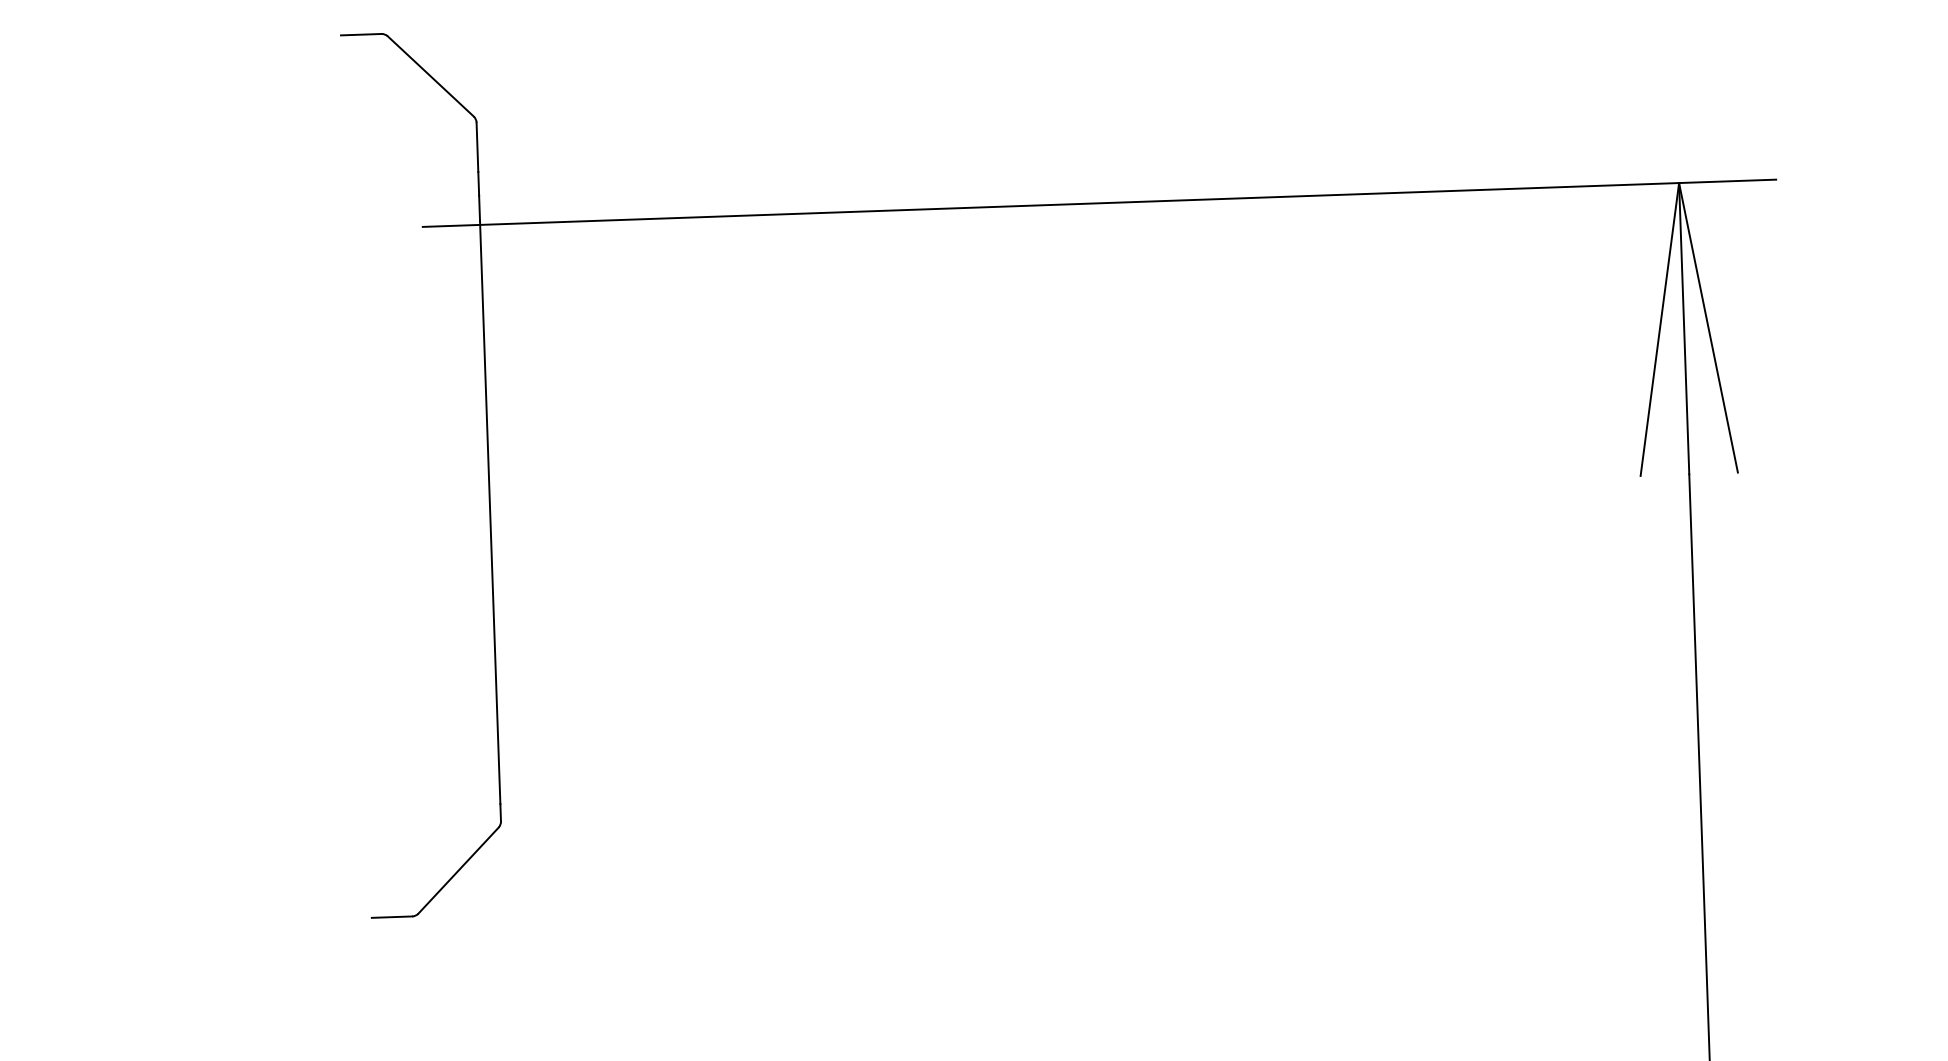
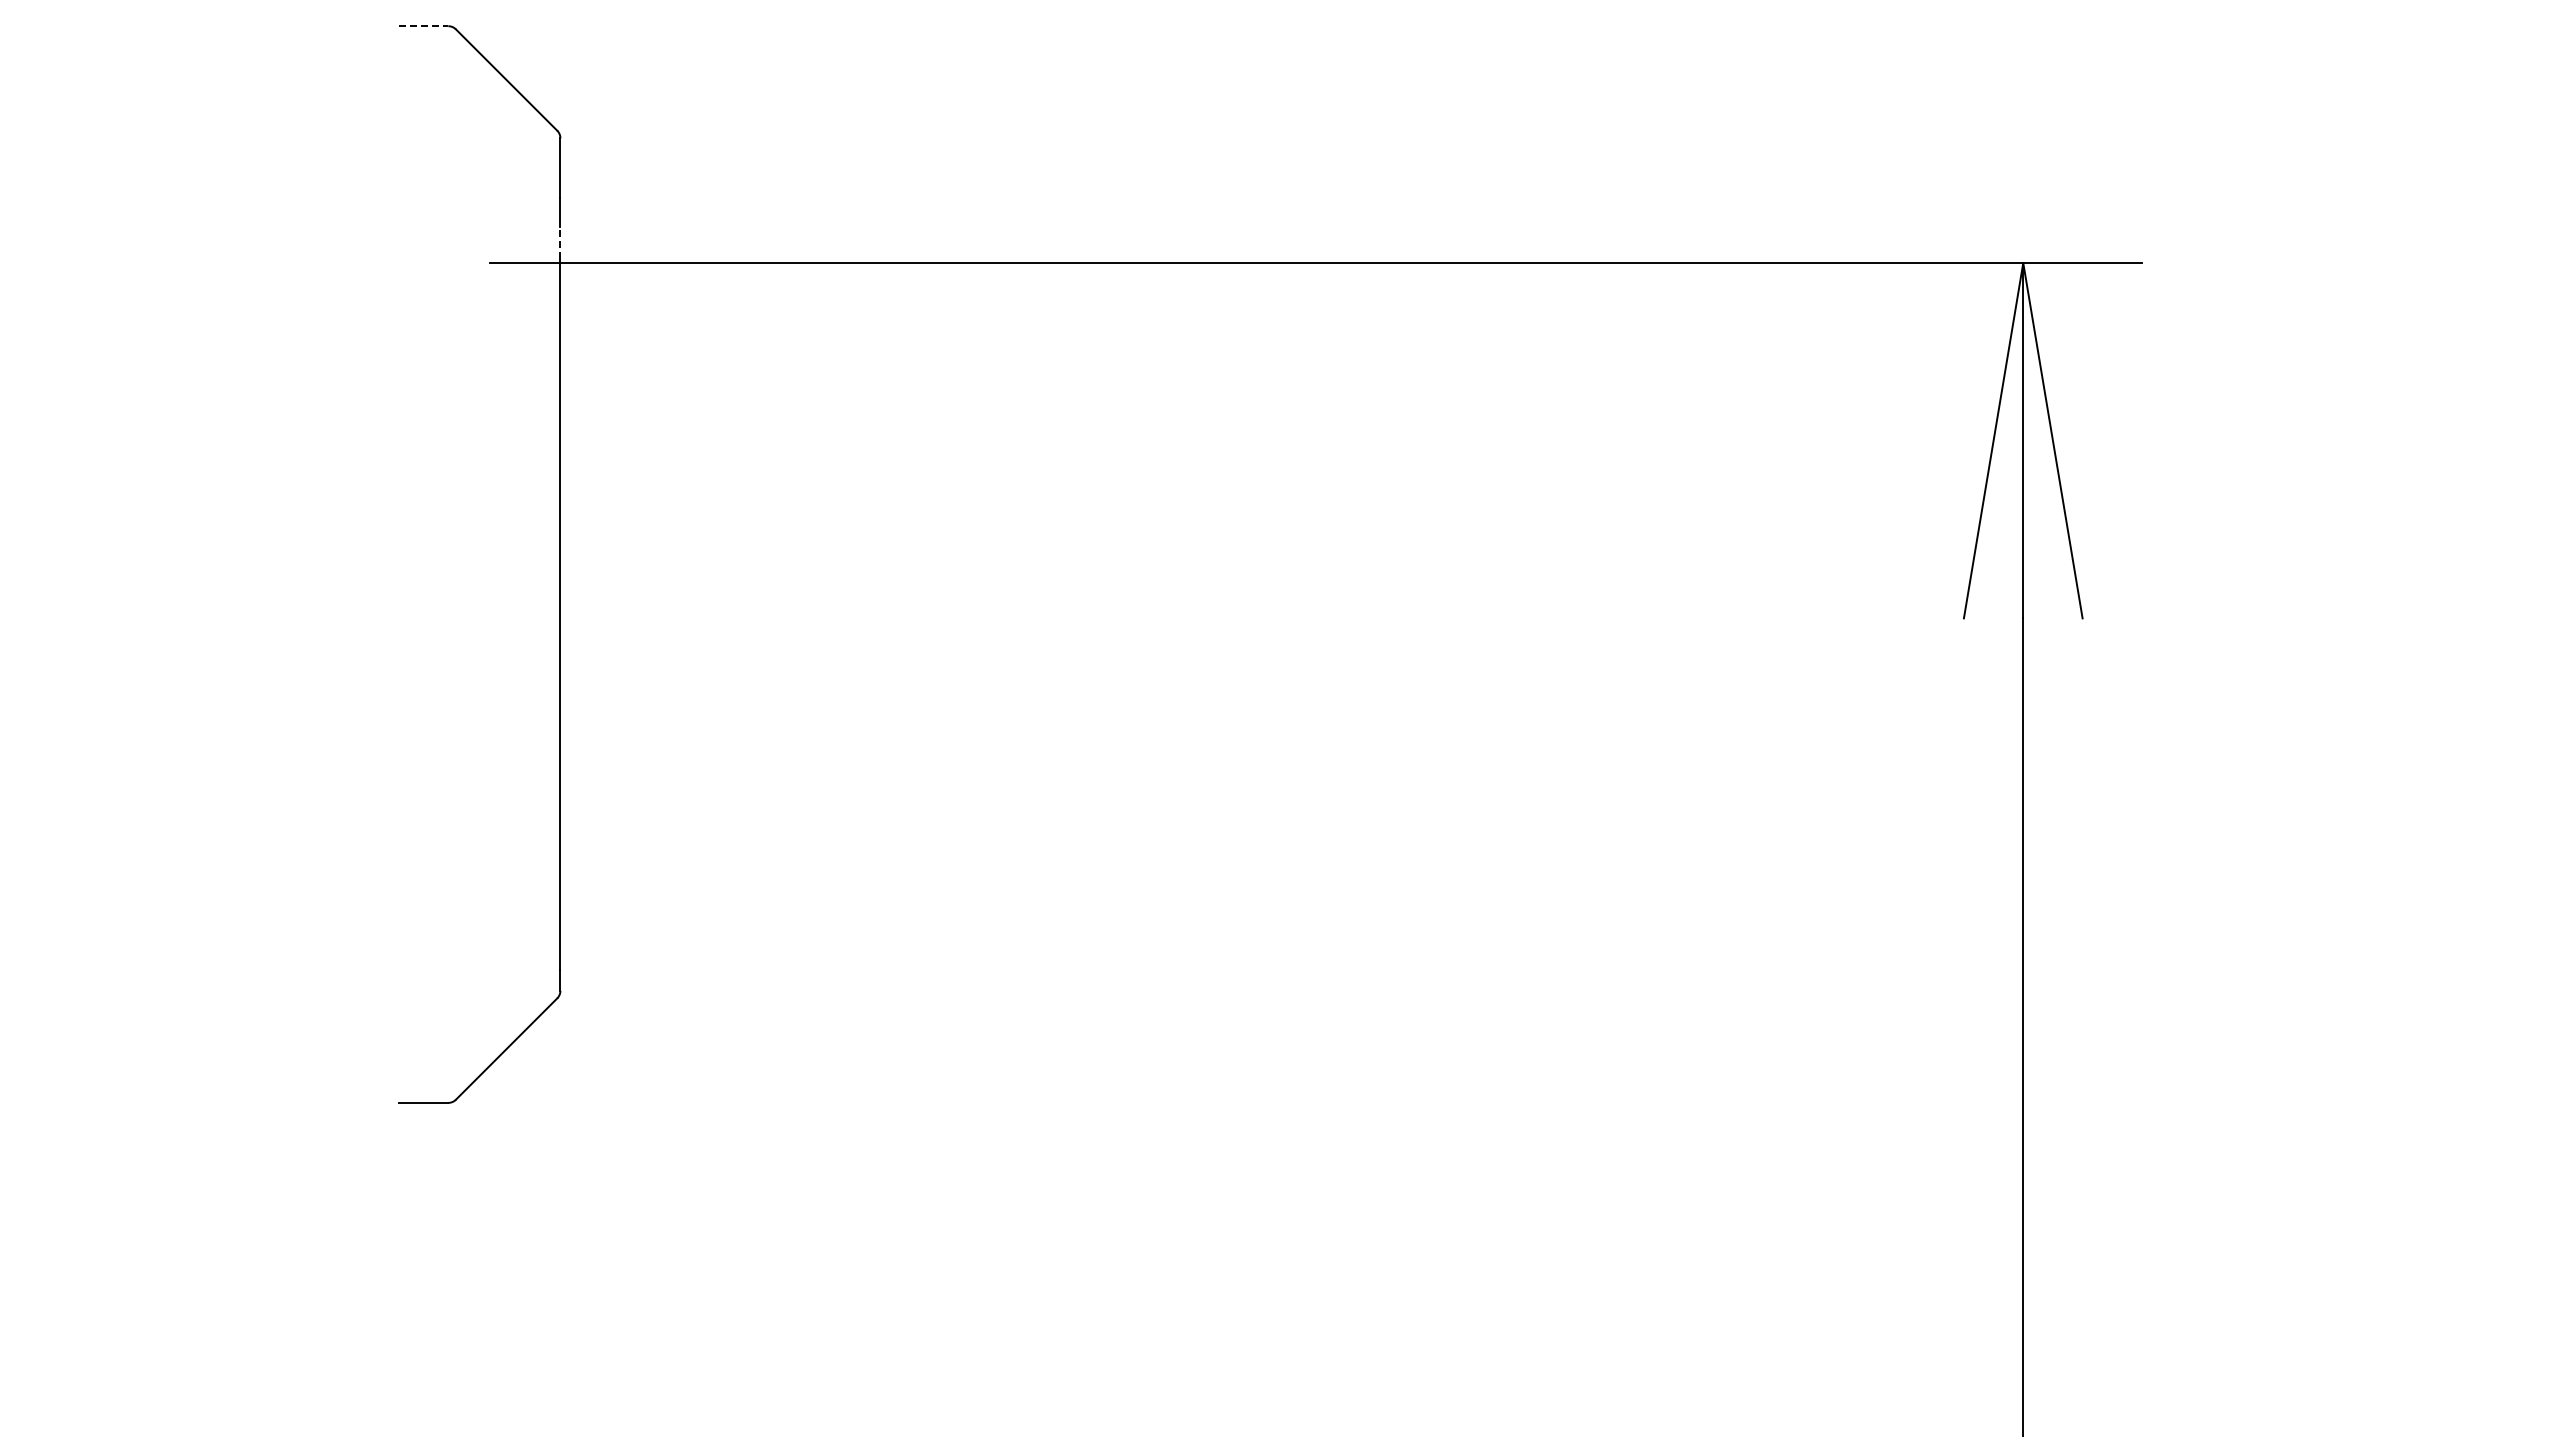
line: (361, 34) -> (423, 26), solid -> dashed
line: (479, 208) -> (560, 243), solid -> dashed

